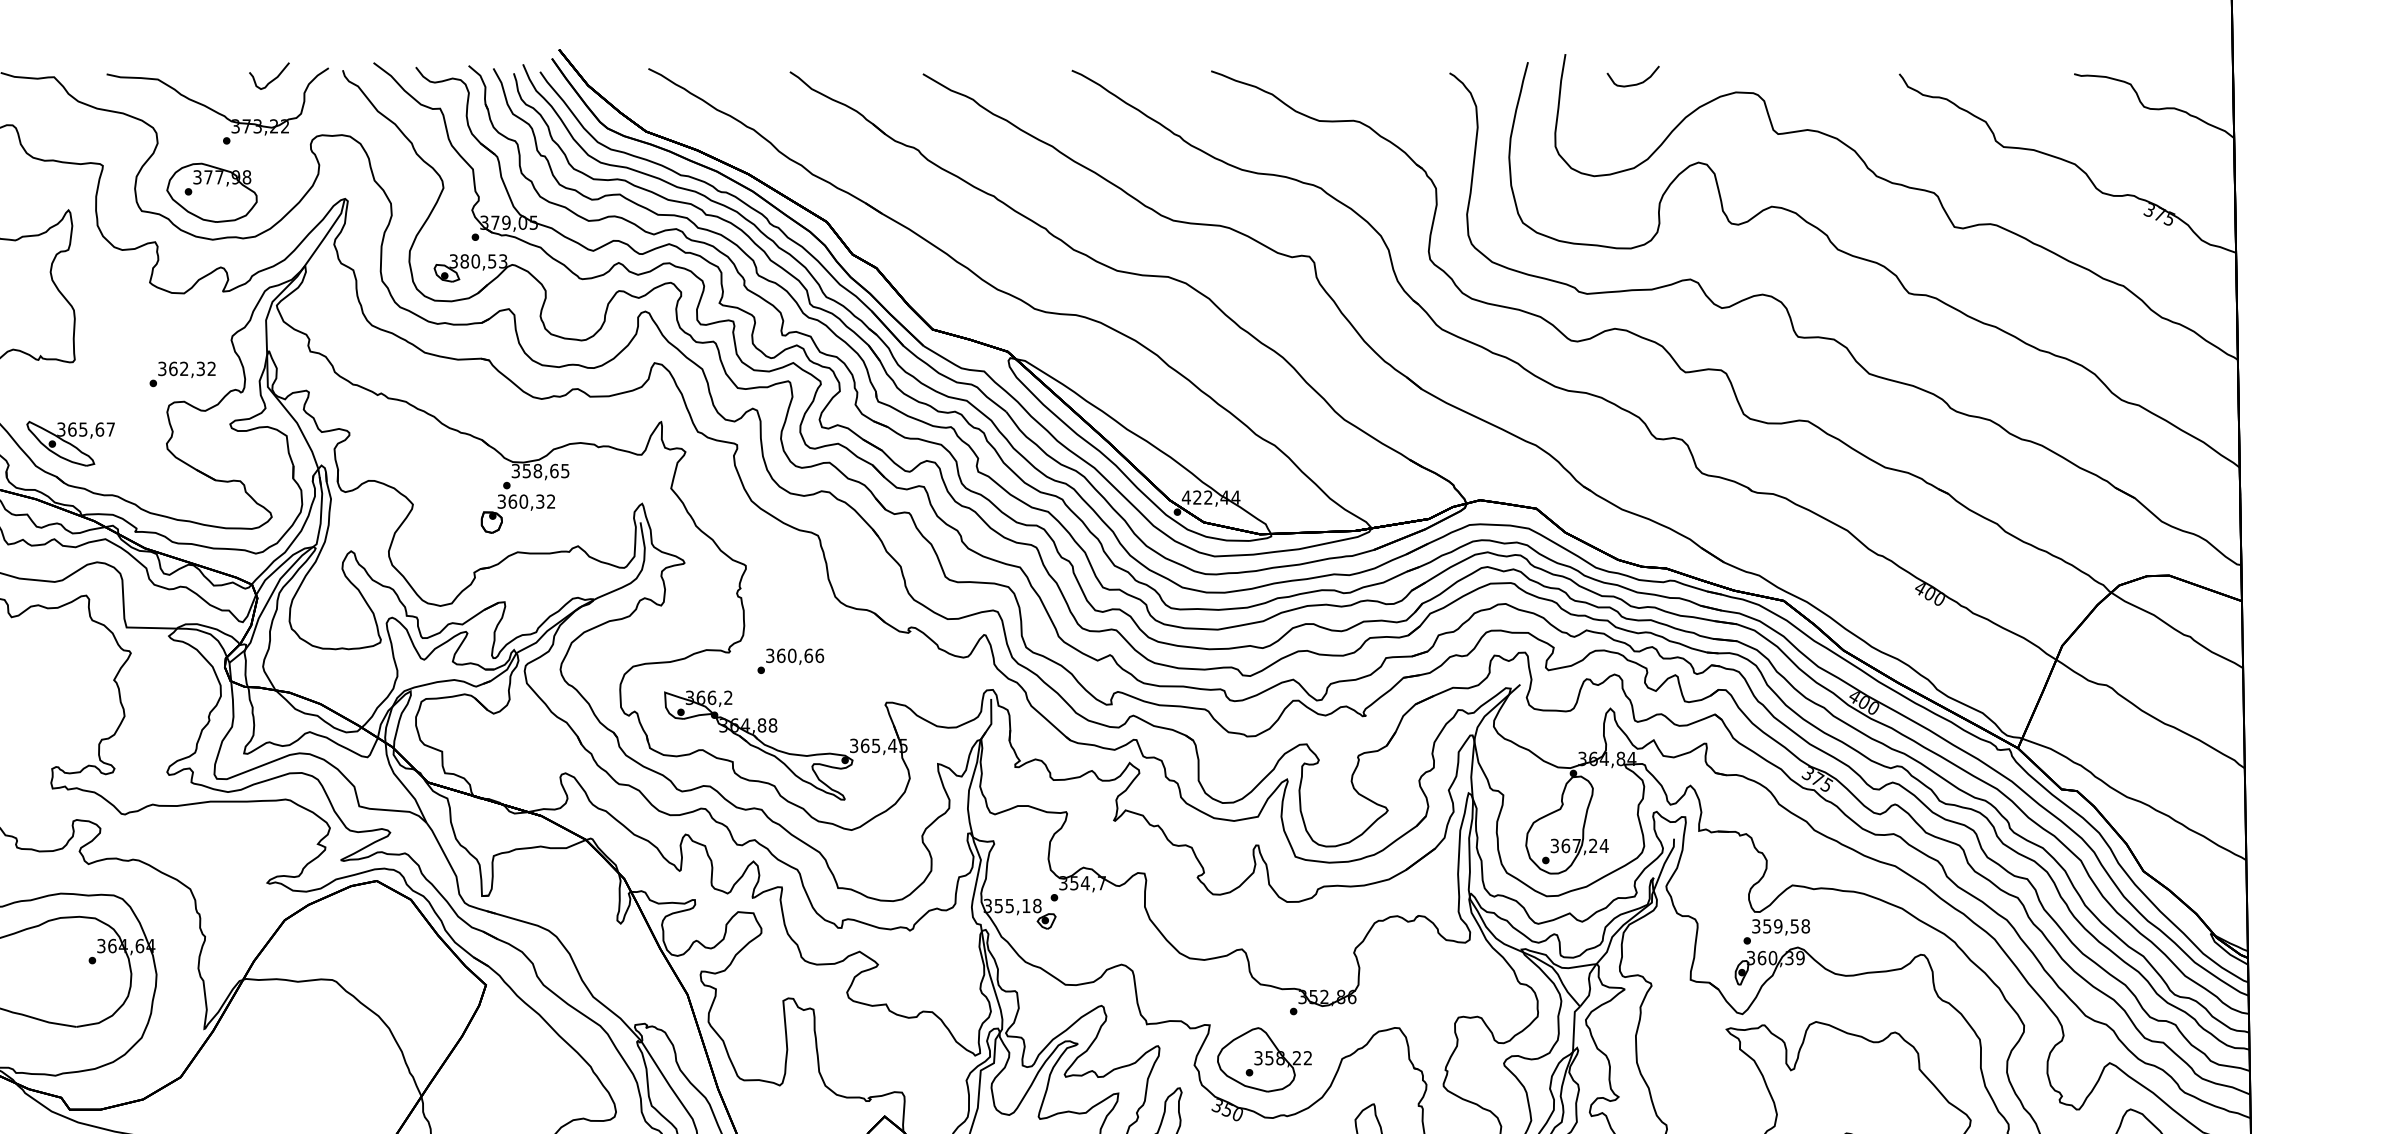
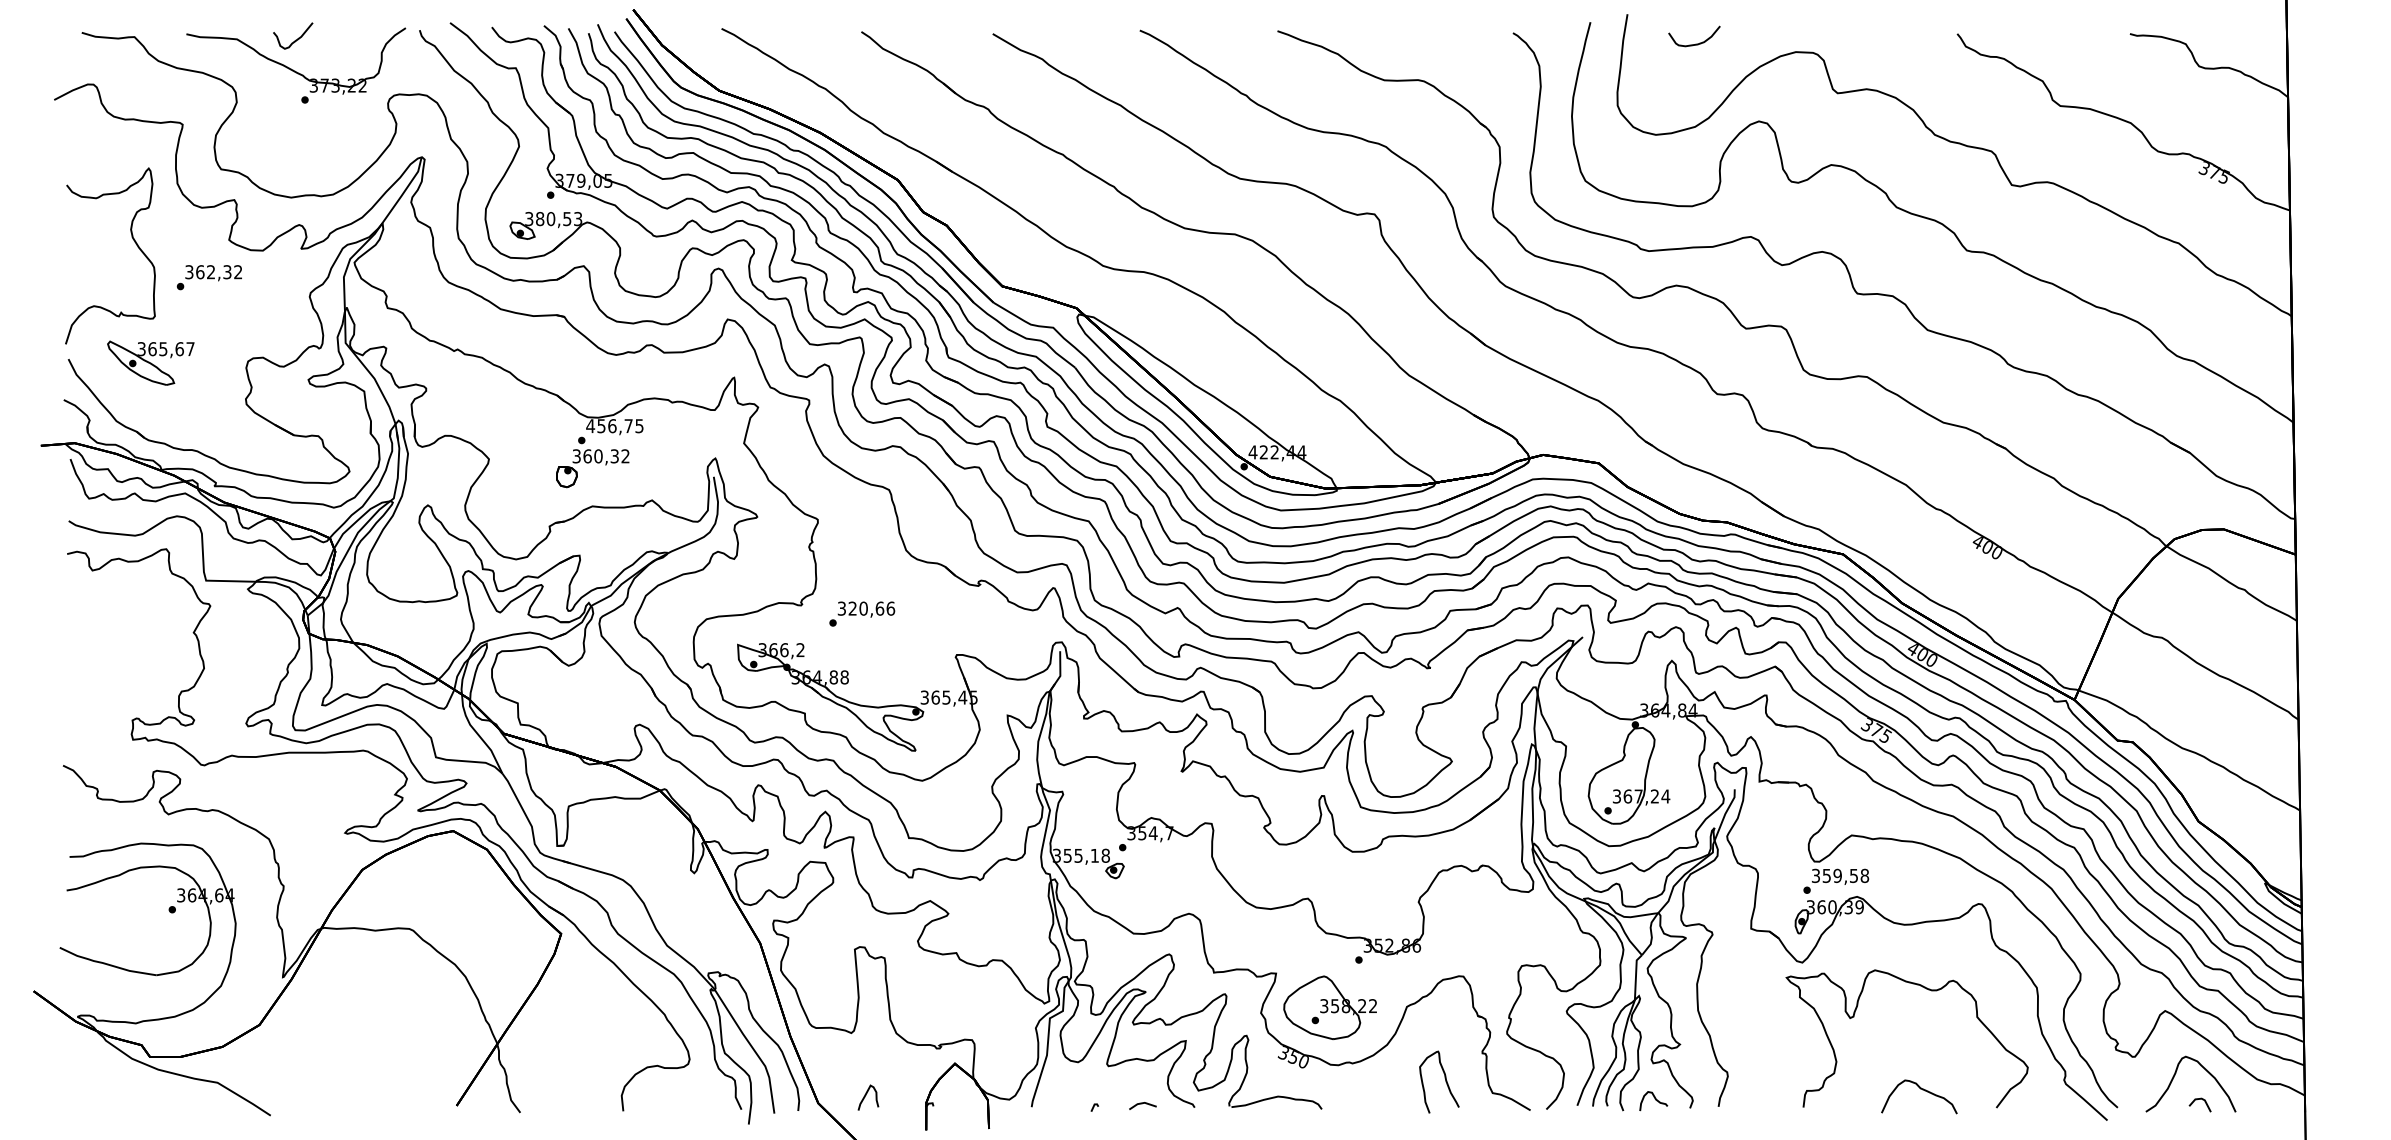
curve: (271, 79) -> (295, 39), moved
part: (212, 193) -> (290, 151), removed
text: (181, 374) -> (208, 277), moved
part: (70, 443) -> (150, 362), moved
text: (534, 471) -> (609, 426), 358,65 -> 456,75
text: (780, 655) -> (852, 608), 360,66 -> 320,66

